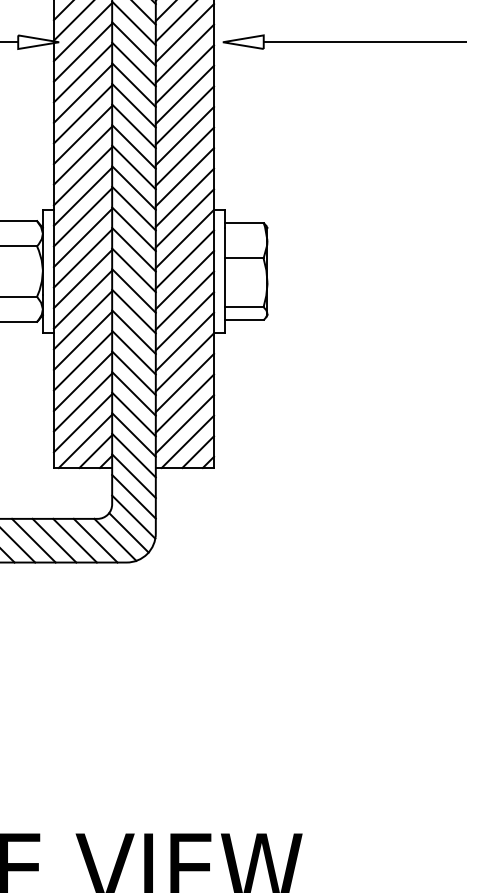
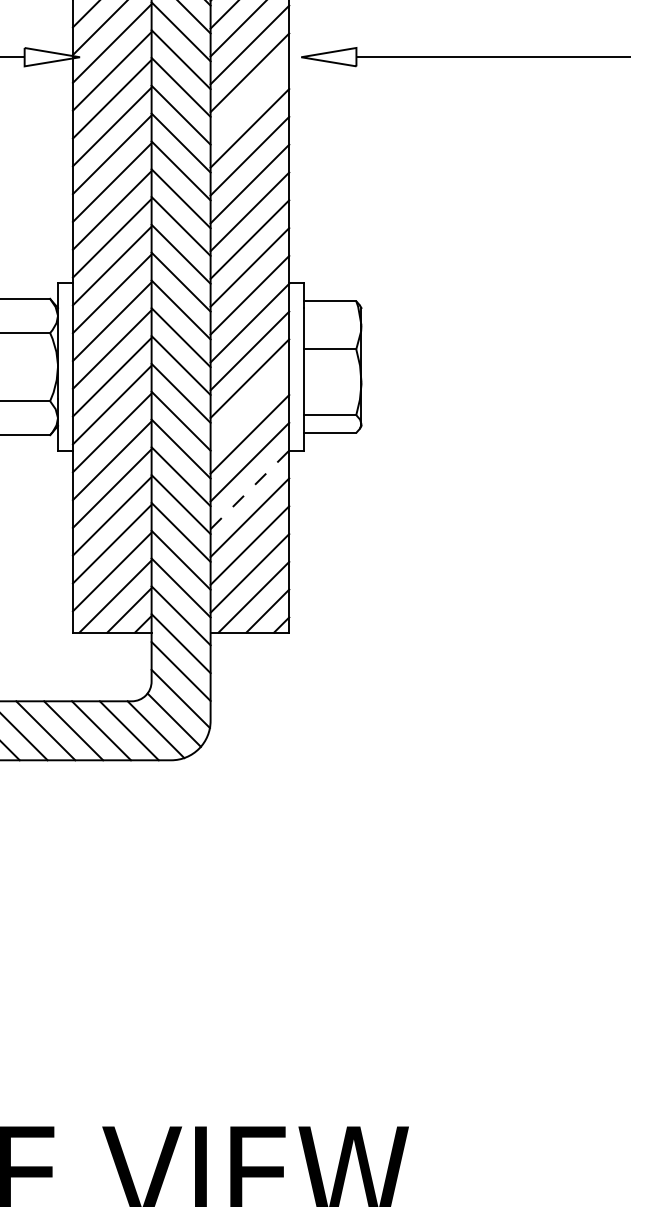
line: (184, 74) -> (249, 100), removed
line: (184, 300) -> (249, 406), removed
line: (185, 362) -> (250, 489), solid -> dashed

